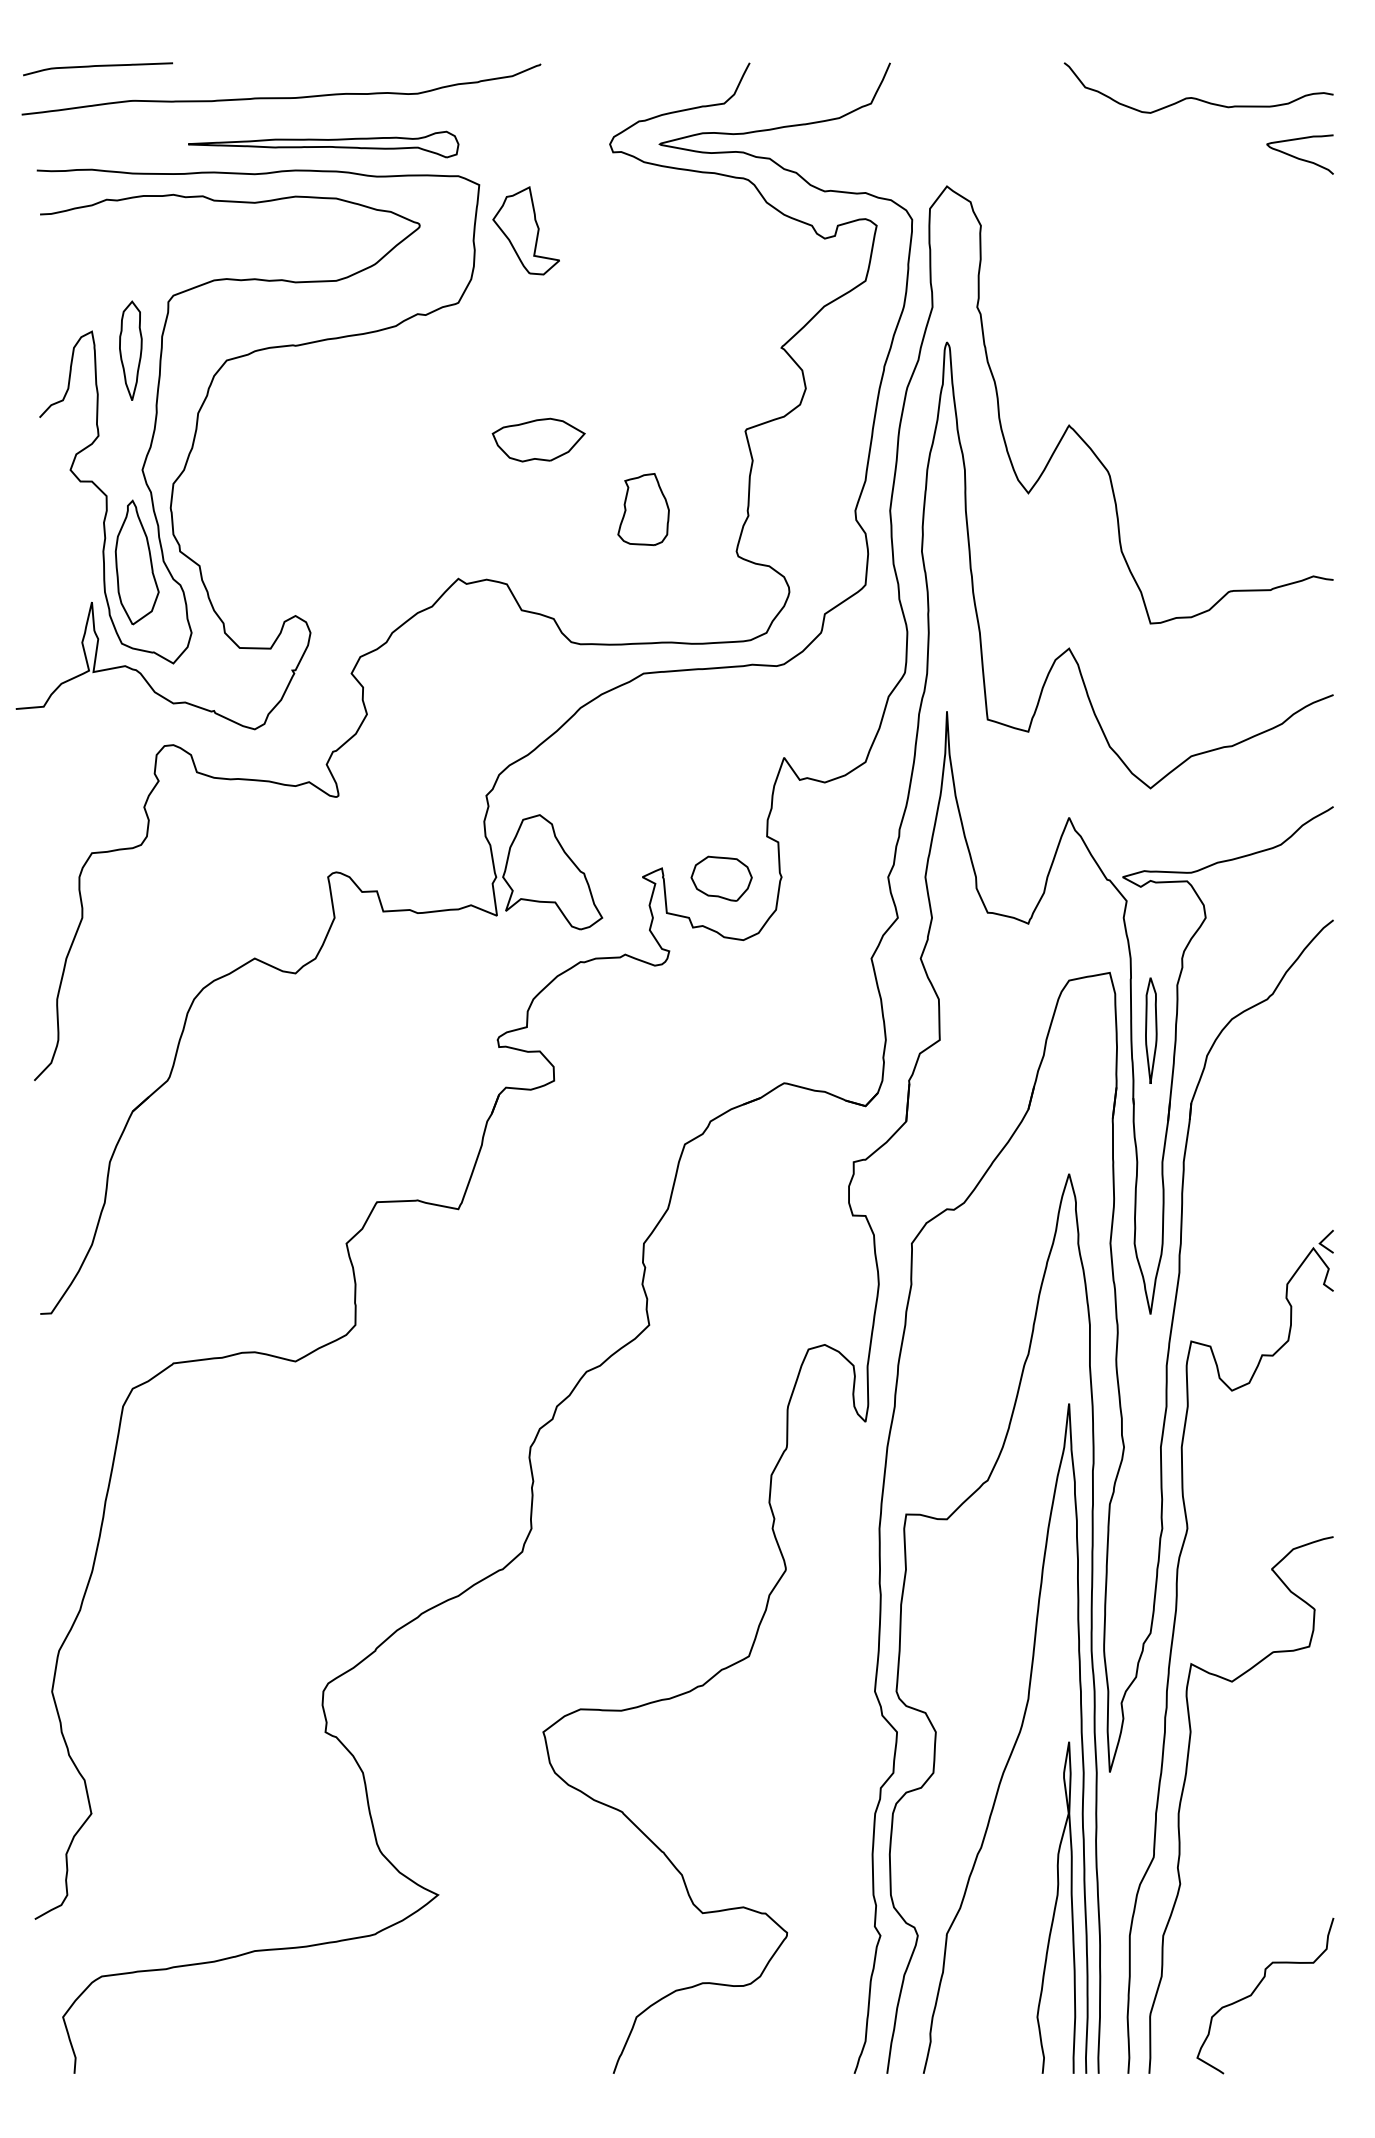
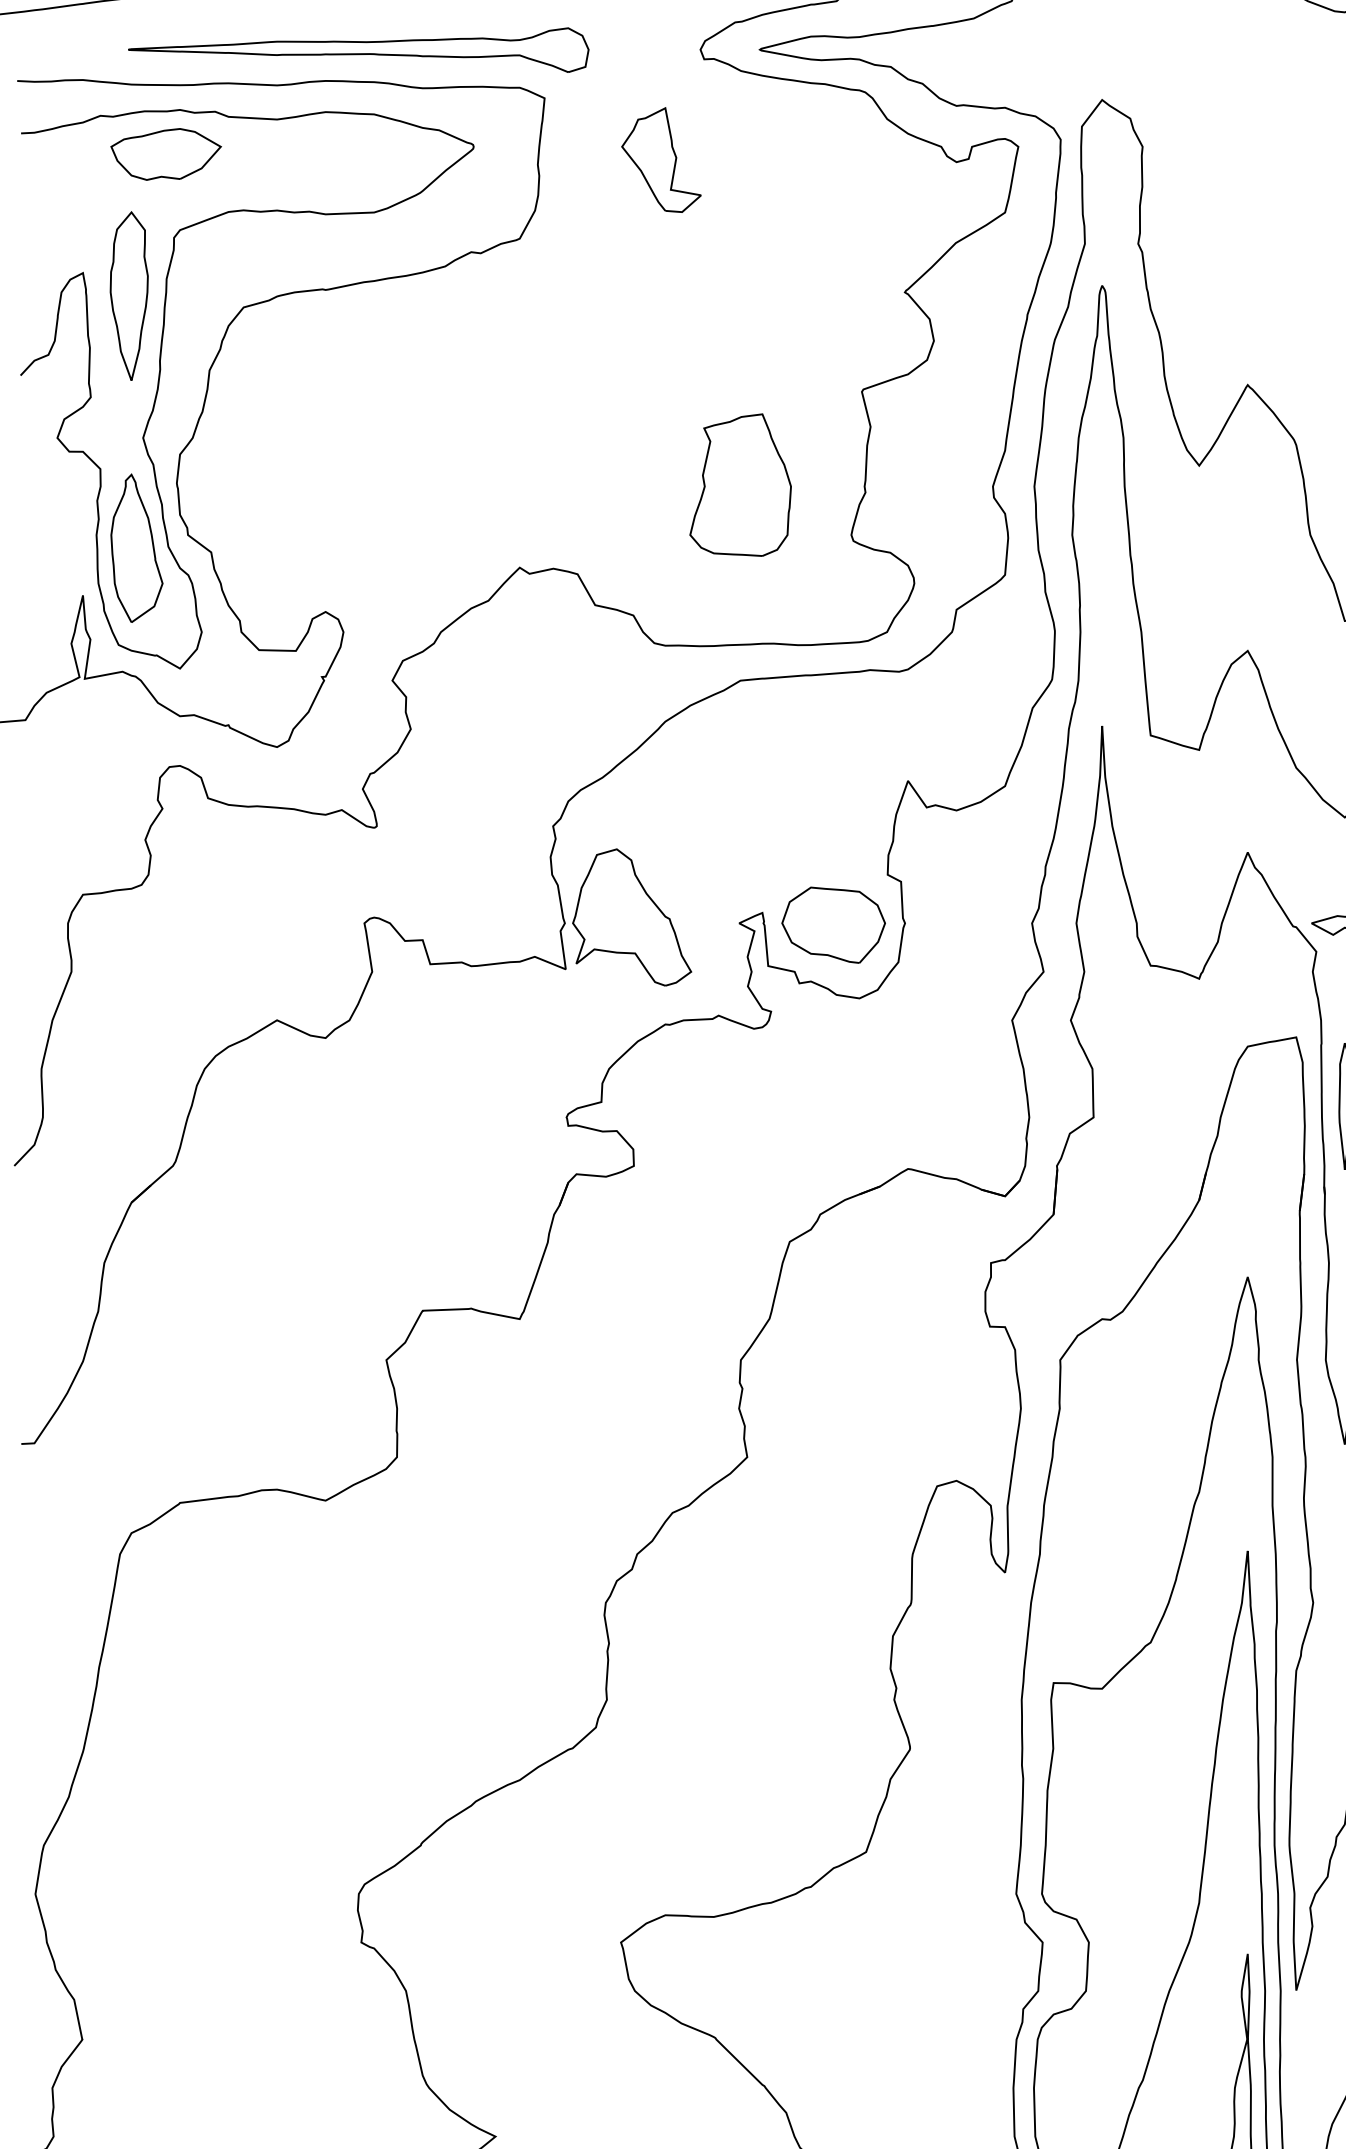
part: (323, 144) -> (358, 49), size x1.43
part: (525, 230) -> (660, 159), moved
part: (130, 350) -> (128, 295), size x1.43
part: (538, 439) -> (165, 153), moved
part: (643, 509) -> (740, 485), size x1.67
part: (721, 878) -> (833, 924), size x1.43

